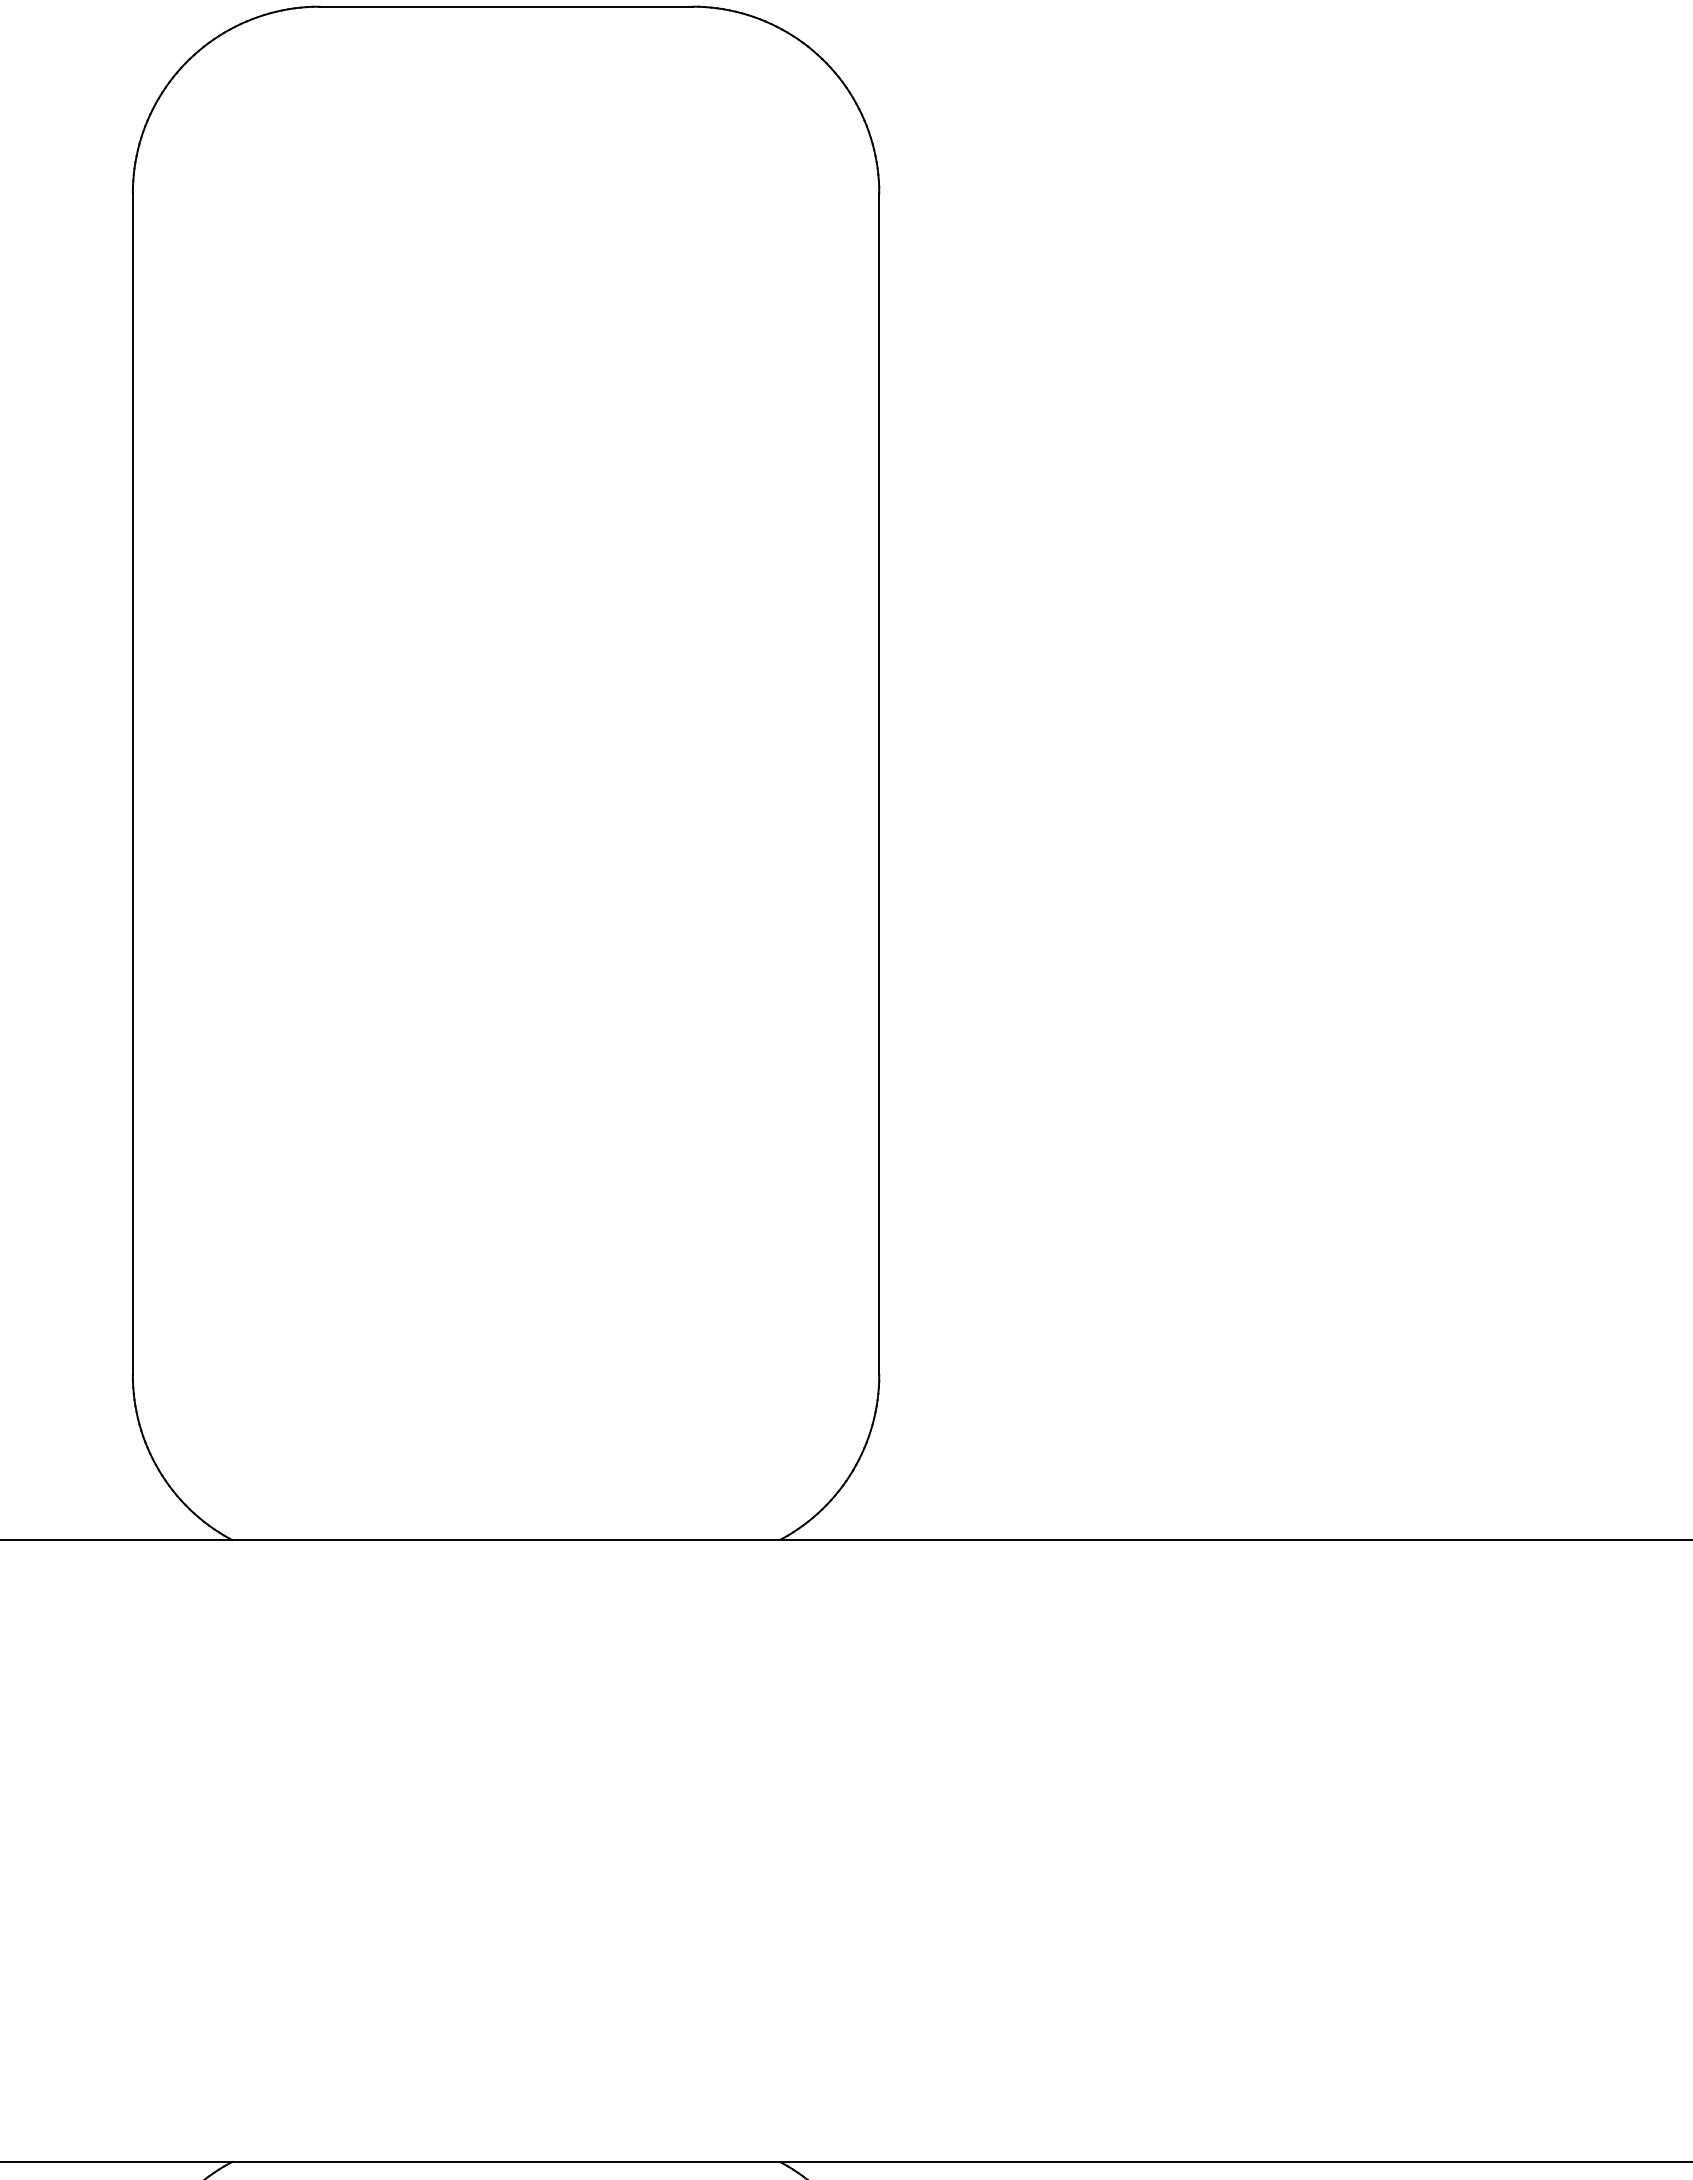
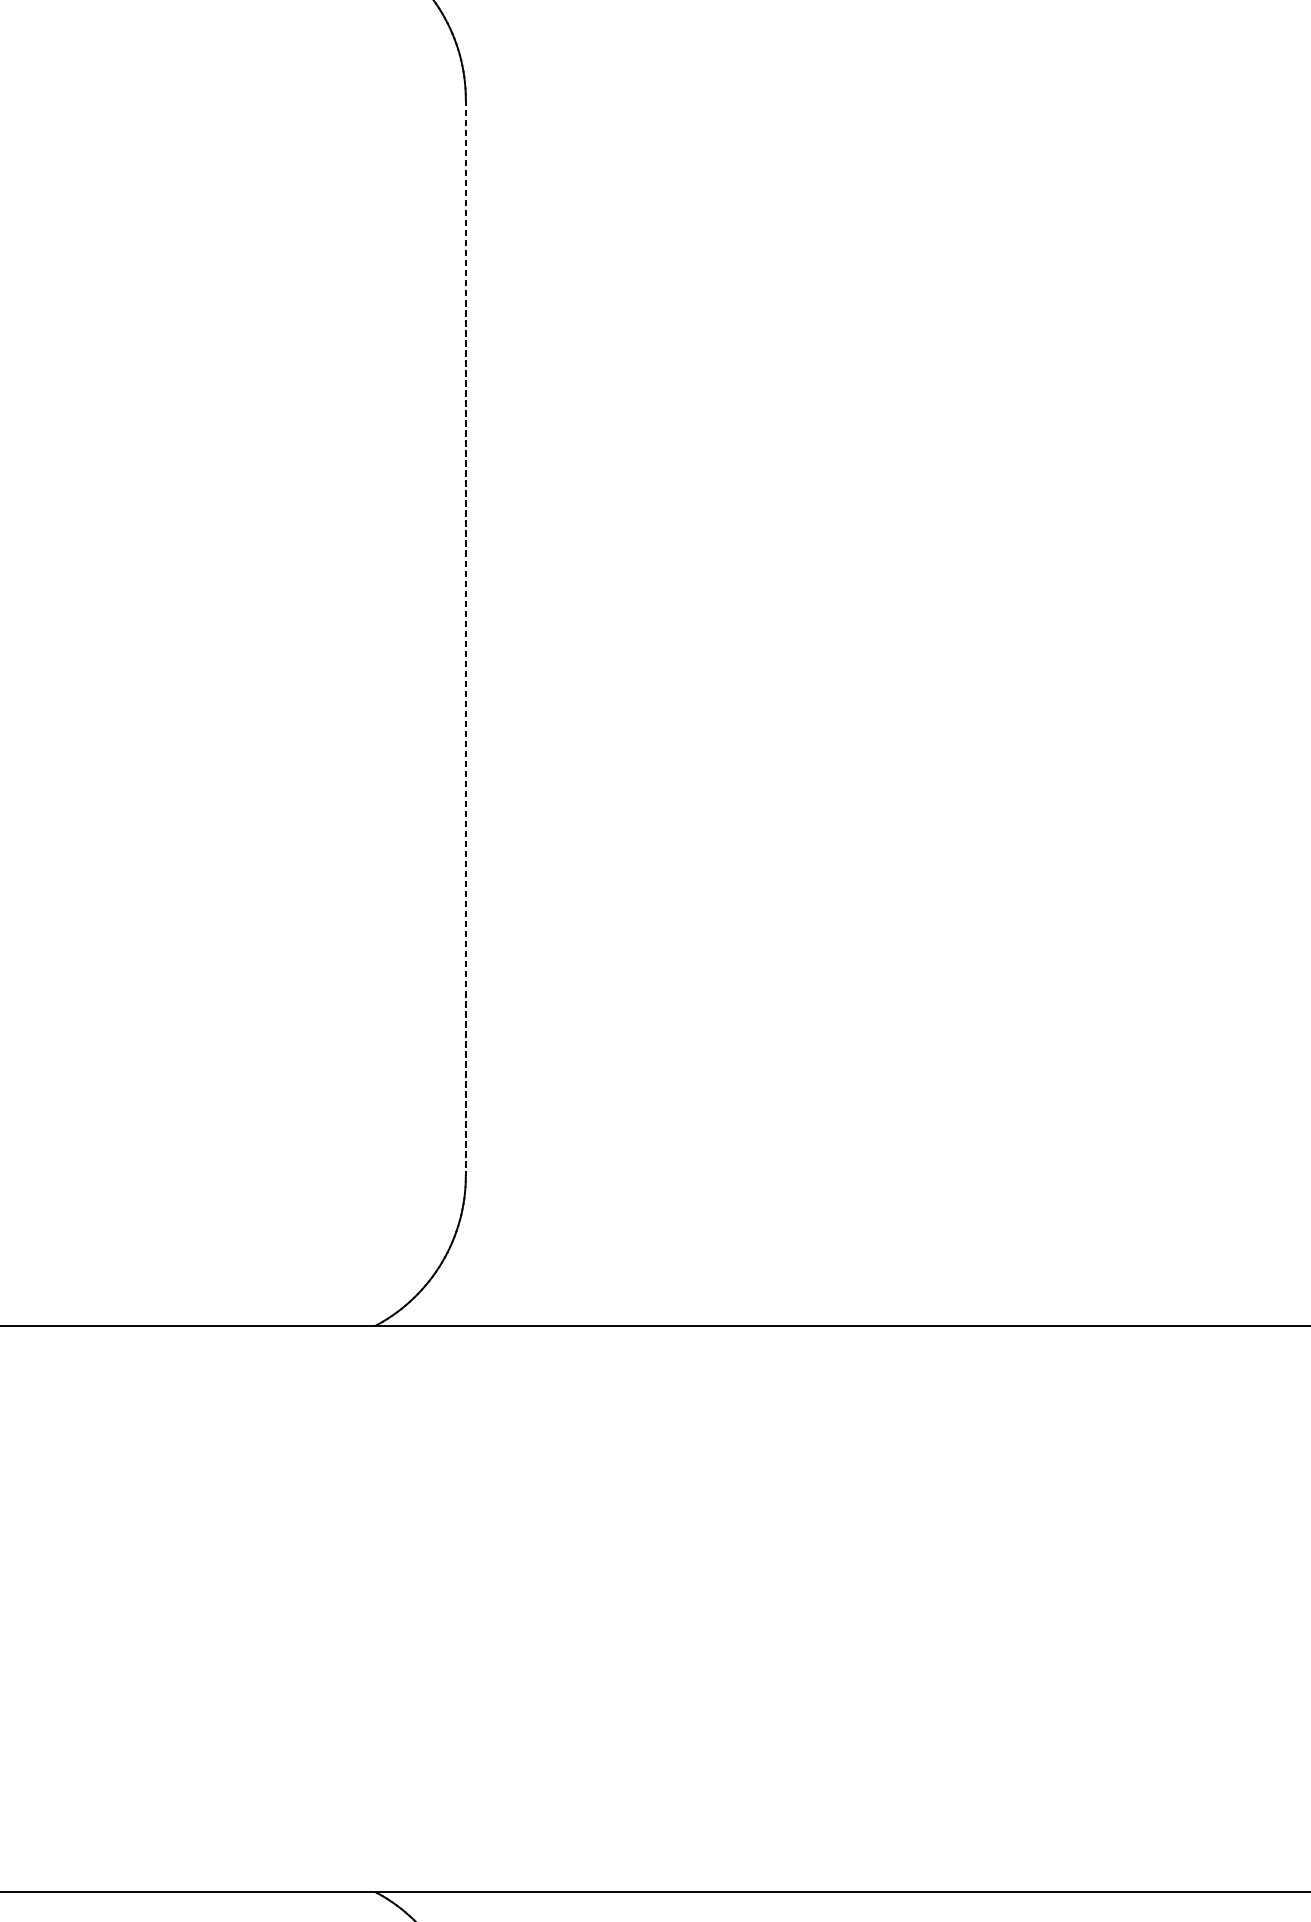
line: (879, 784) -> (466, 638), solid -> dashed

